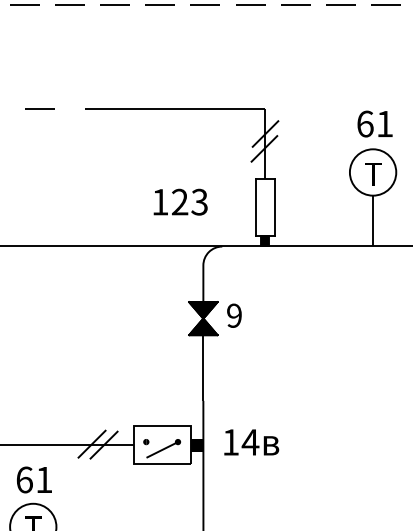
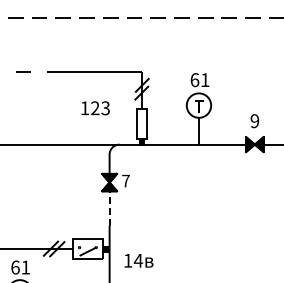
text: (180, 202) -> (95, 108), moved
text: (233, 314) -> (125, 180), 9 -> 7
line: (203, 367) -> (109, 208), solid -> dashed
text: (250, 441) -> (138, 260), moved

